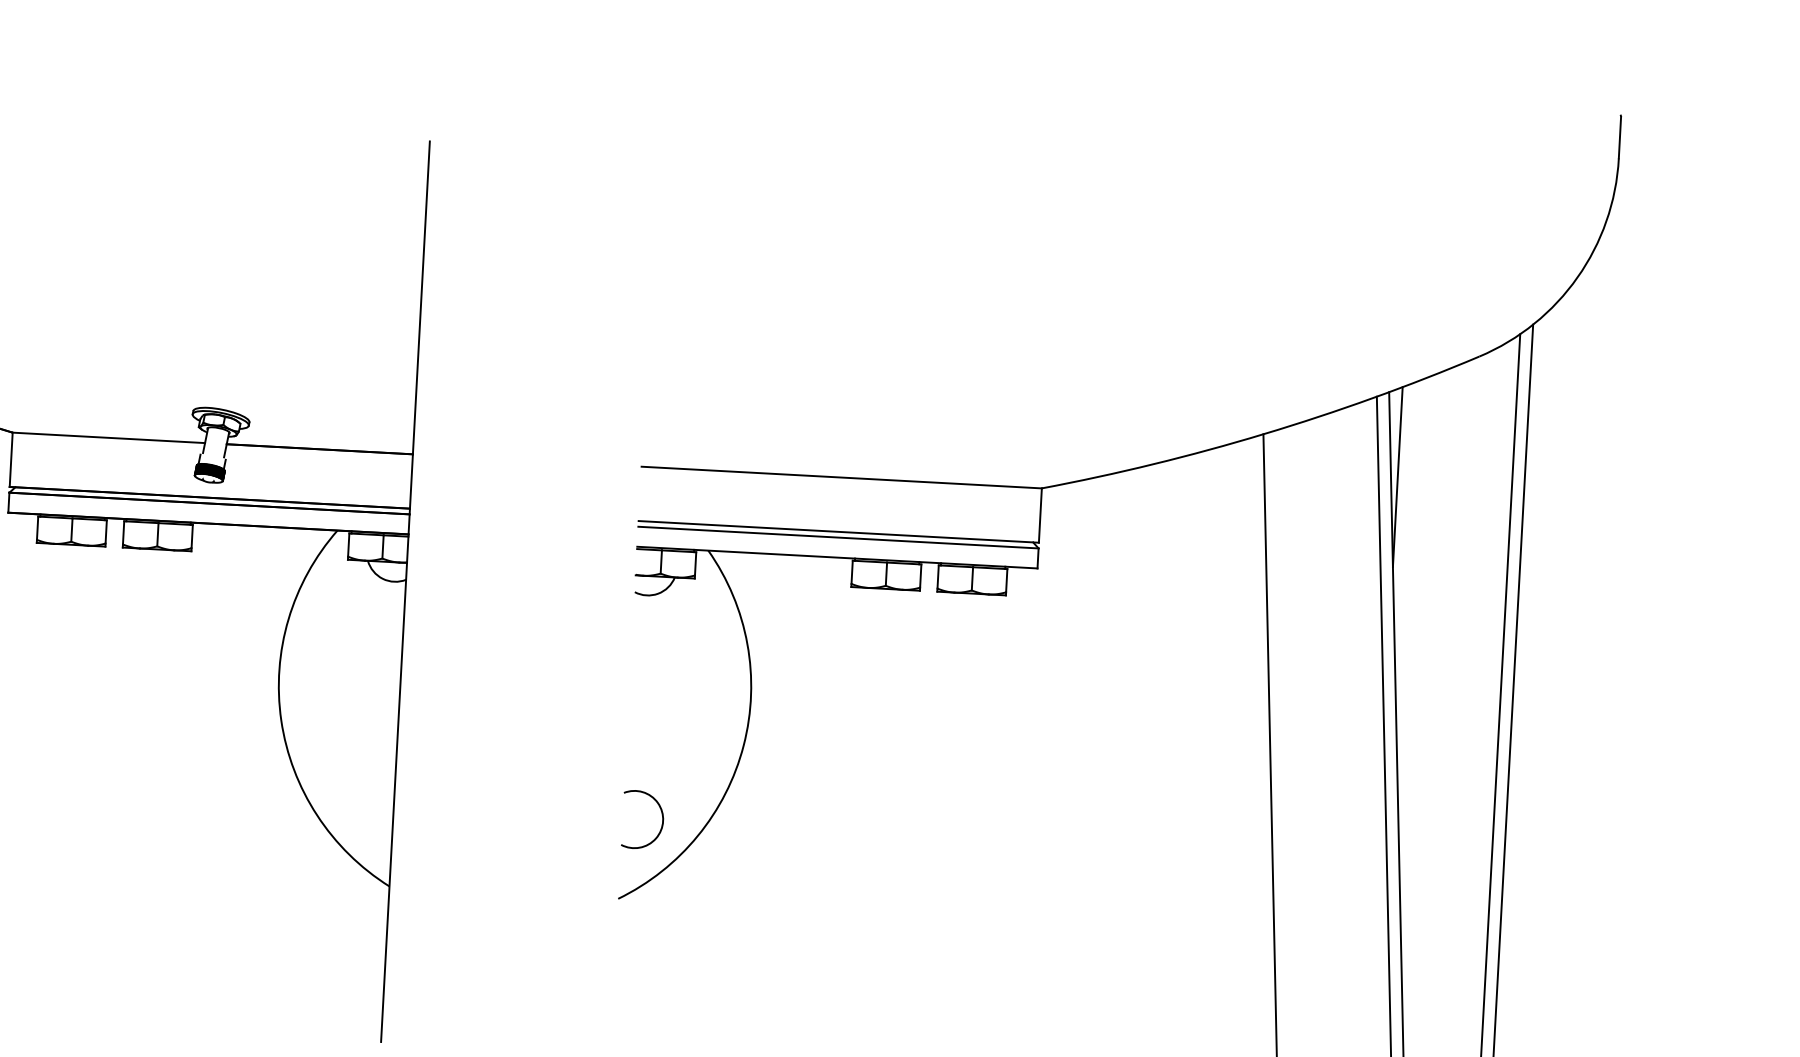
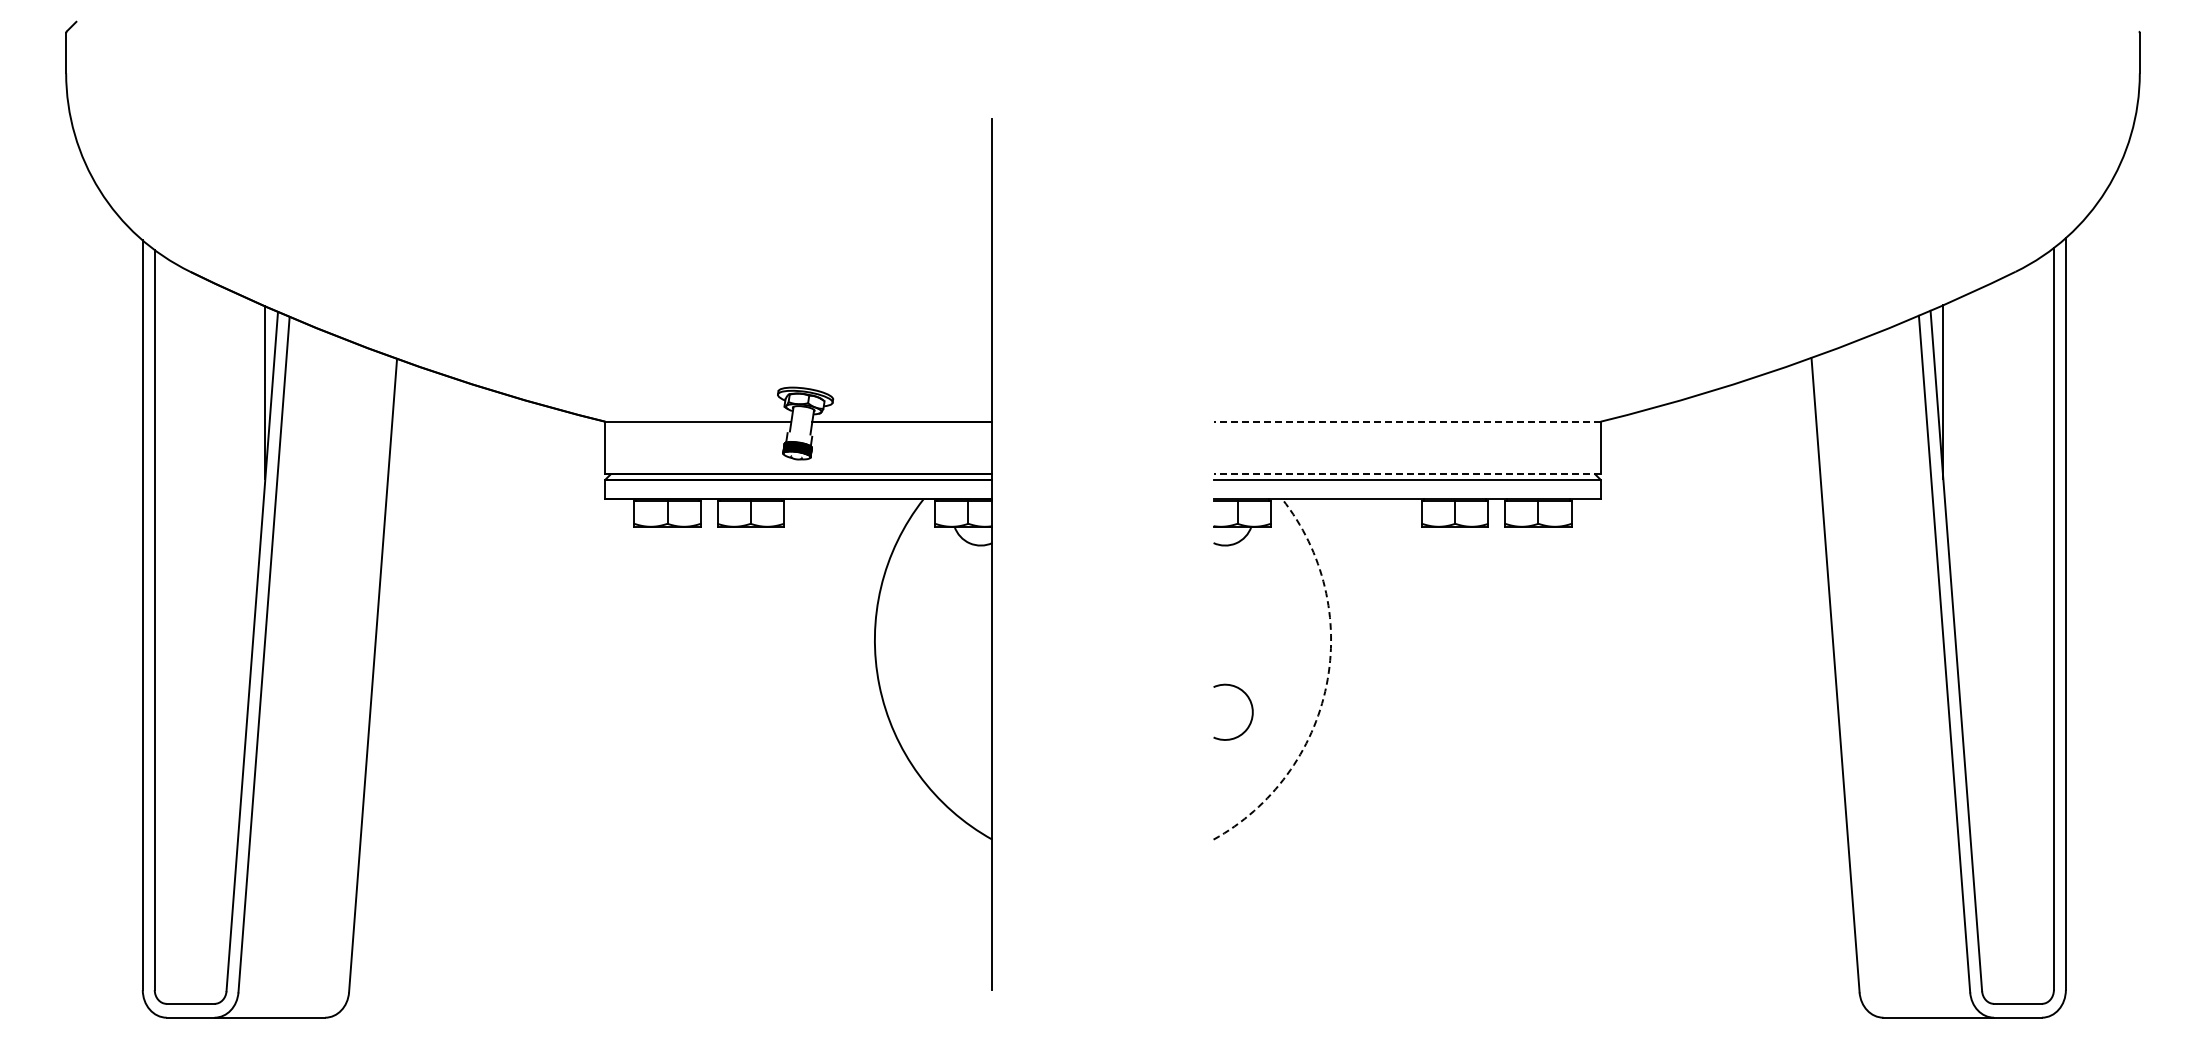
line: (842, 477) -> (1407, 421), solid -> dashed
line: (839, 532) -> (1407, 474), solid -> dashed
arc: (743, 745) -> (1326, 685), solid -> dashed
arc: (661, 820) -> (1251, 711), moved

